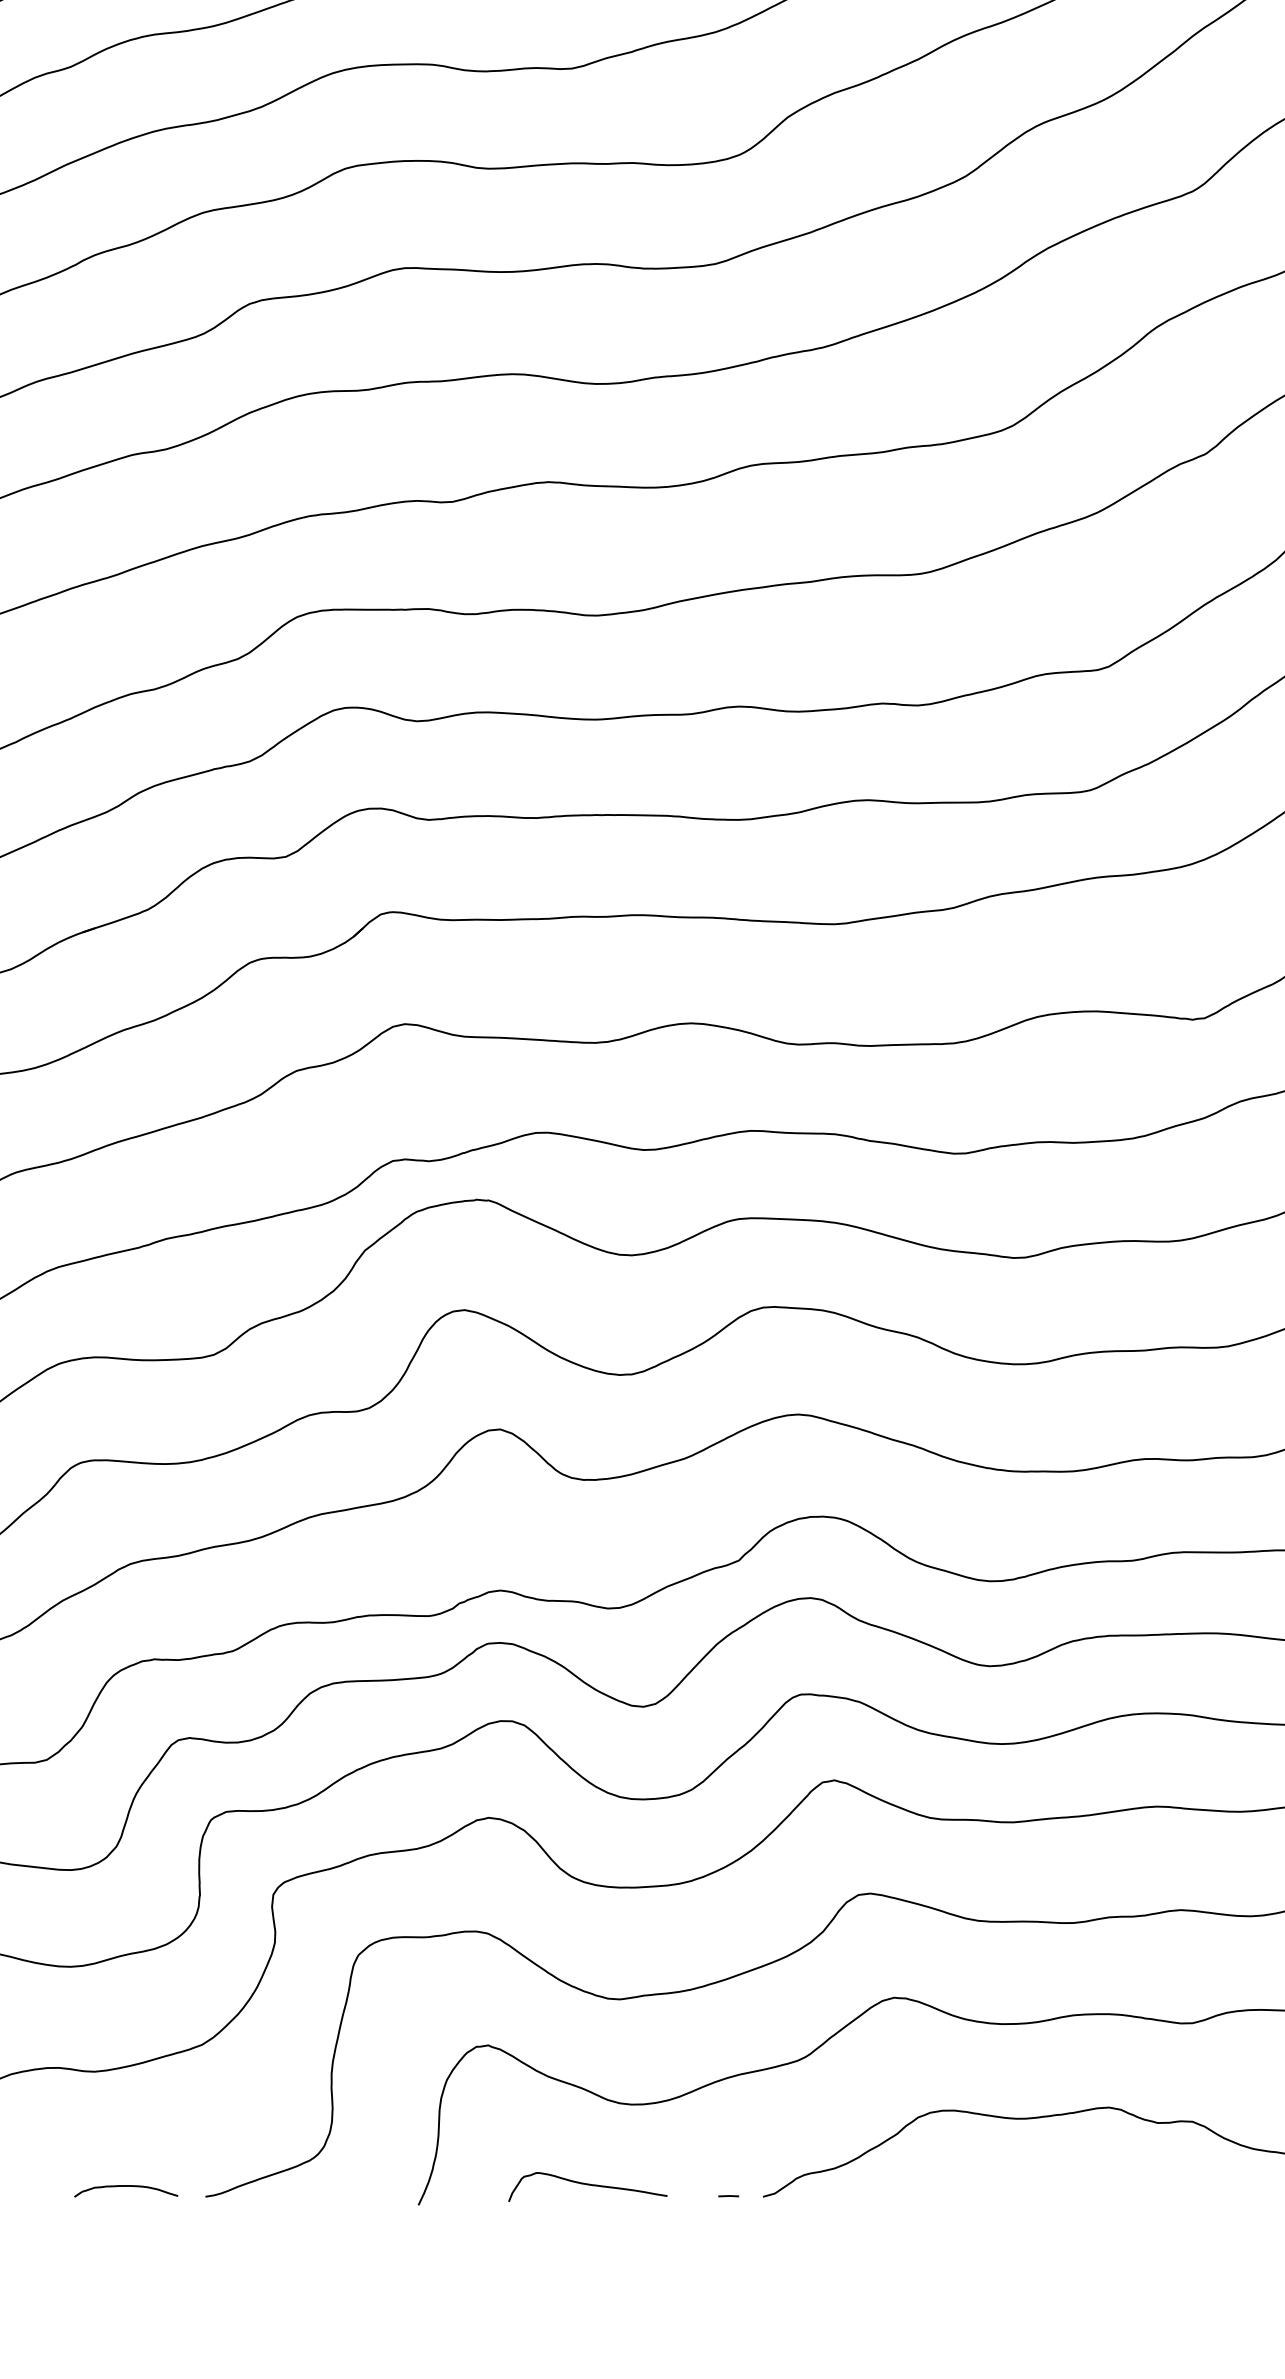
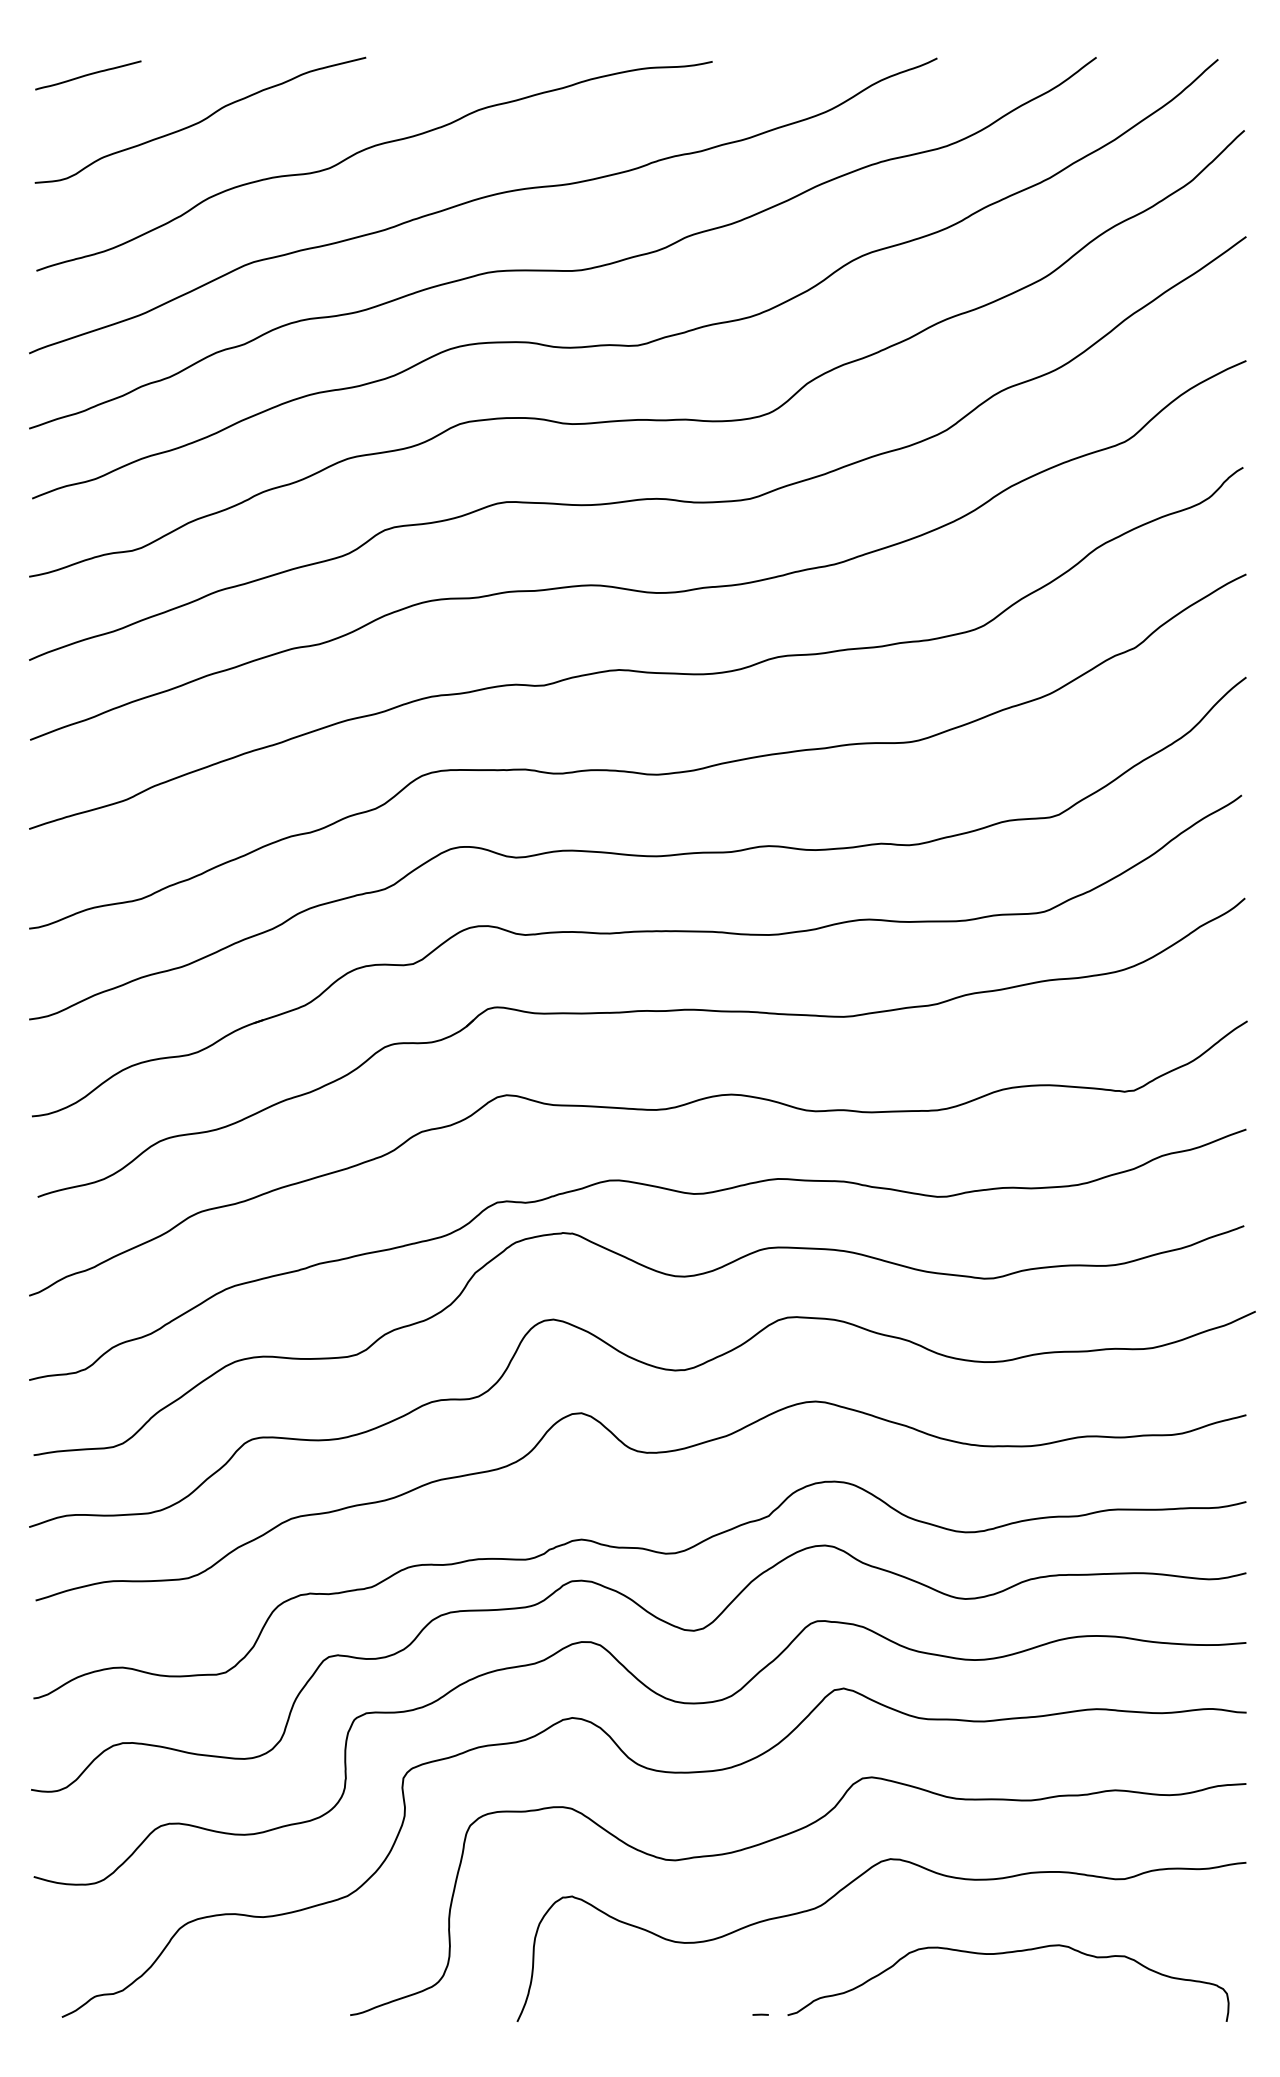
curve: (586, 2185) -> (649, 2006), removed
curve: (125, 2186) -> (287, 2007), removed

